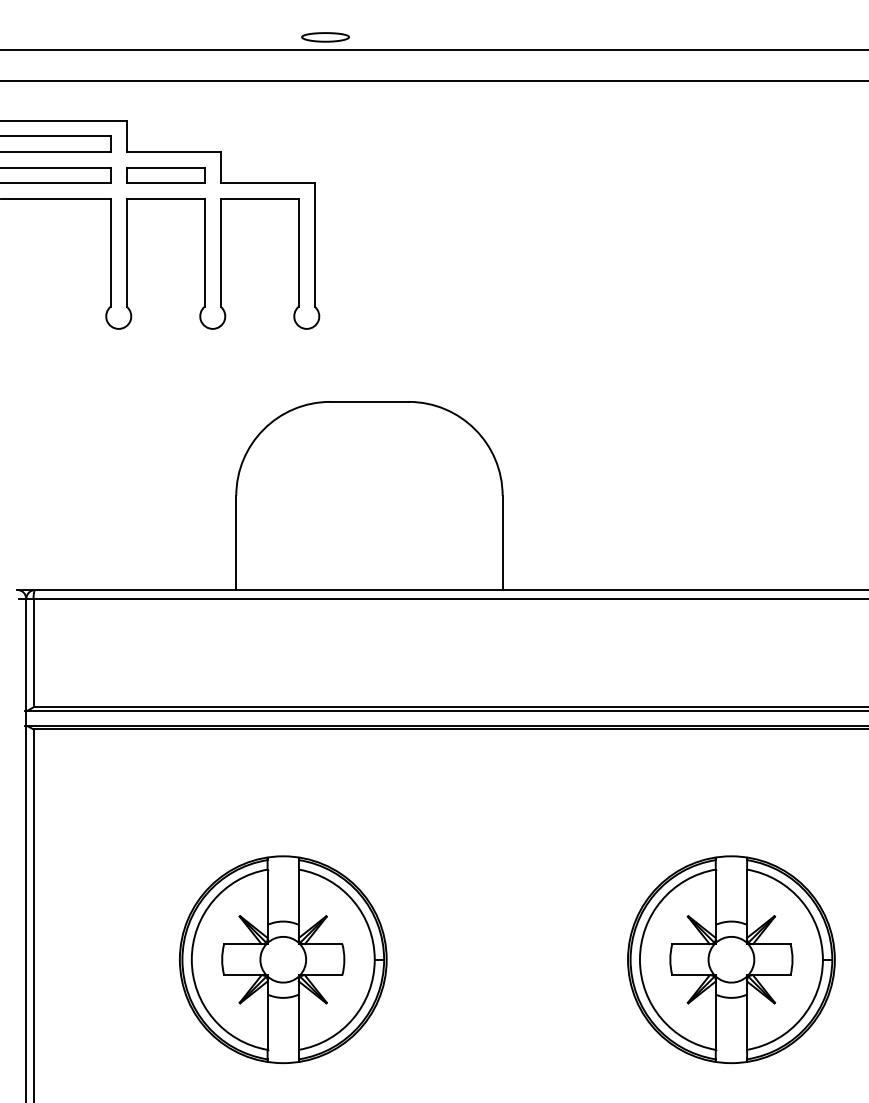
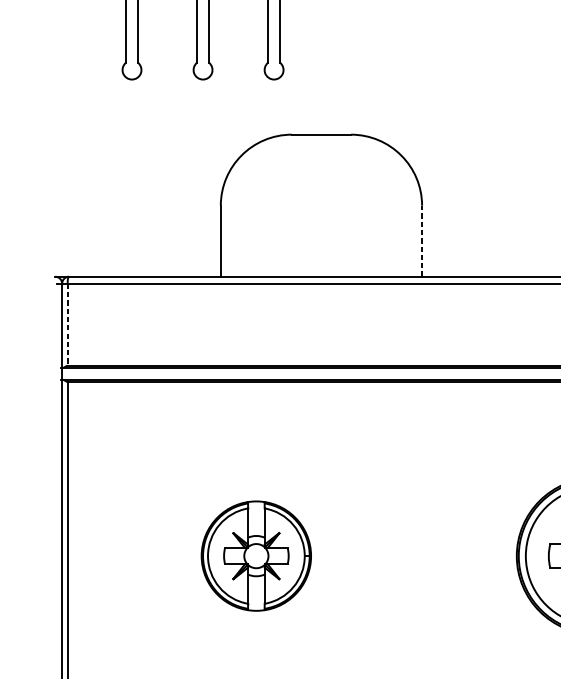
line: (502, 542) -> (421, 240), solid -> dashed
line: (33, 653) -> (67, 324), solid -> dashed
part: (283, 959) -> (256, 556), size x0.7

